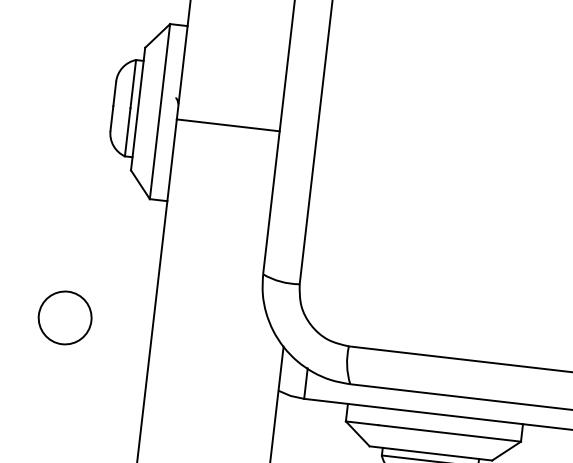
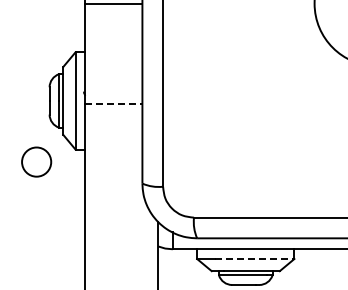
line: (227, 125) -> (113, 104), solid -> dashed
circle: (65, 316) -> (36, 161), moved
line: (449, 434) -> (254, 259), solid -> dashed

